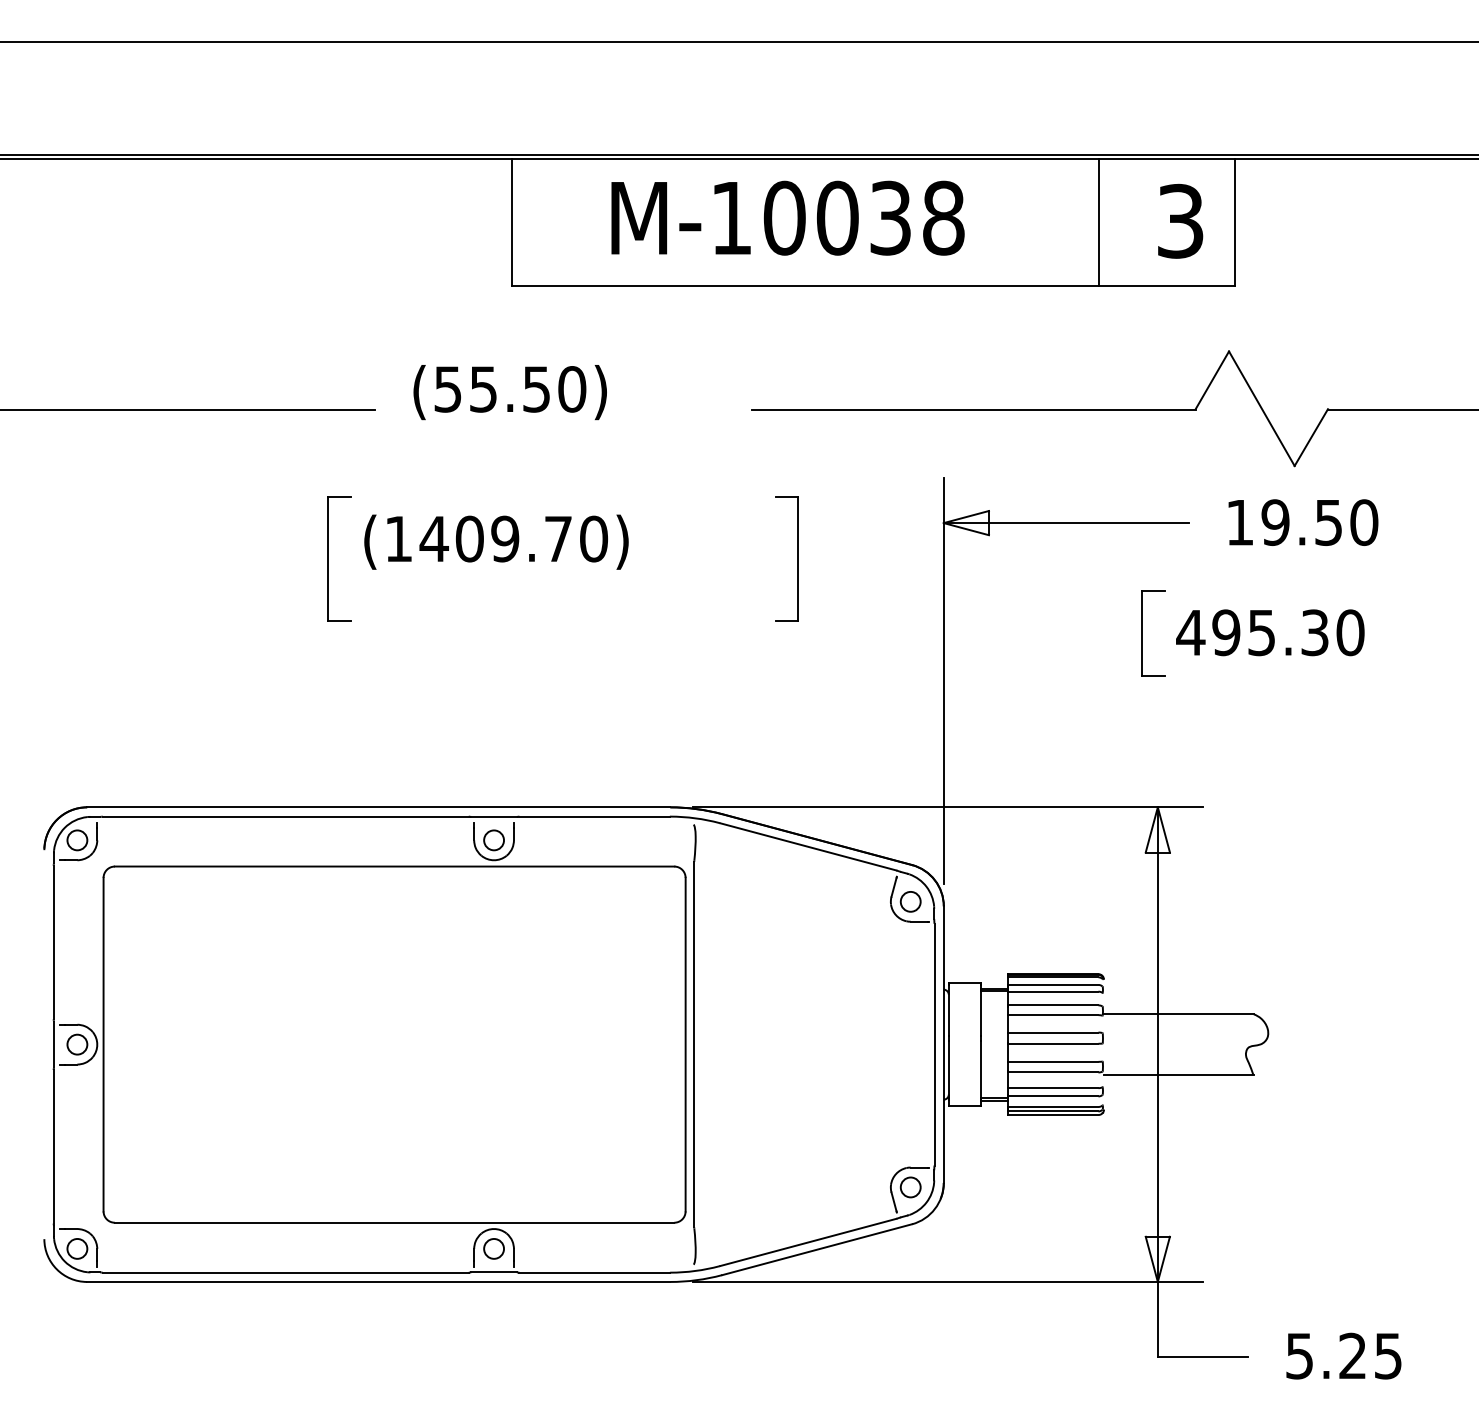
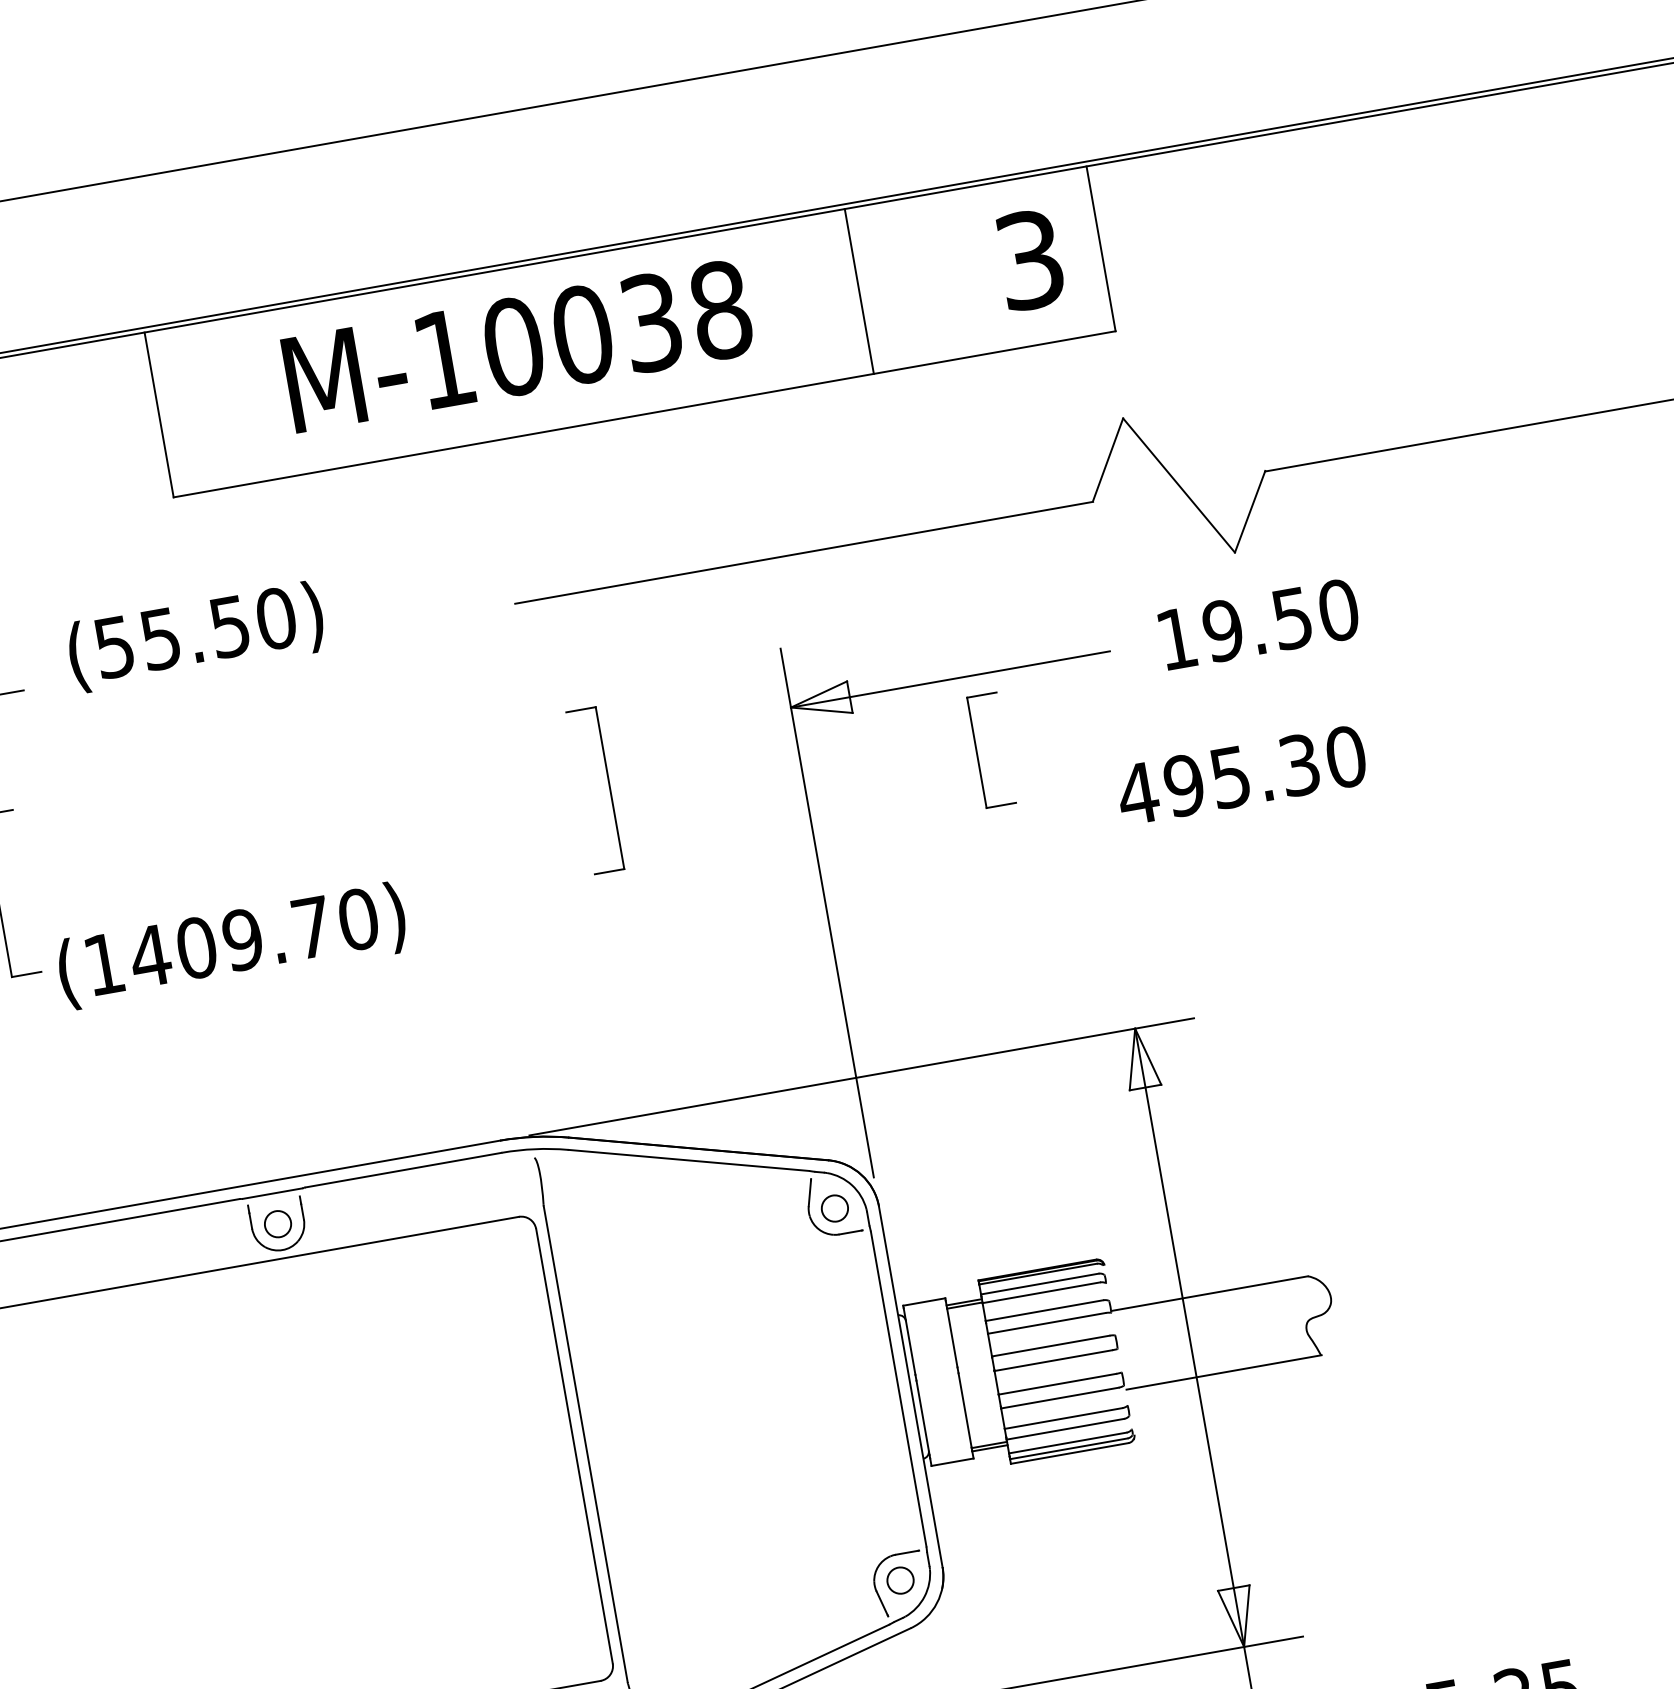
line: (1099, 222) -> (859, 291), moved
text: (496, 541) -> (232, 945), moved
part: (1142, 633) -> (977, 753), moved

